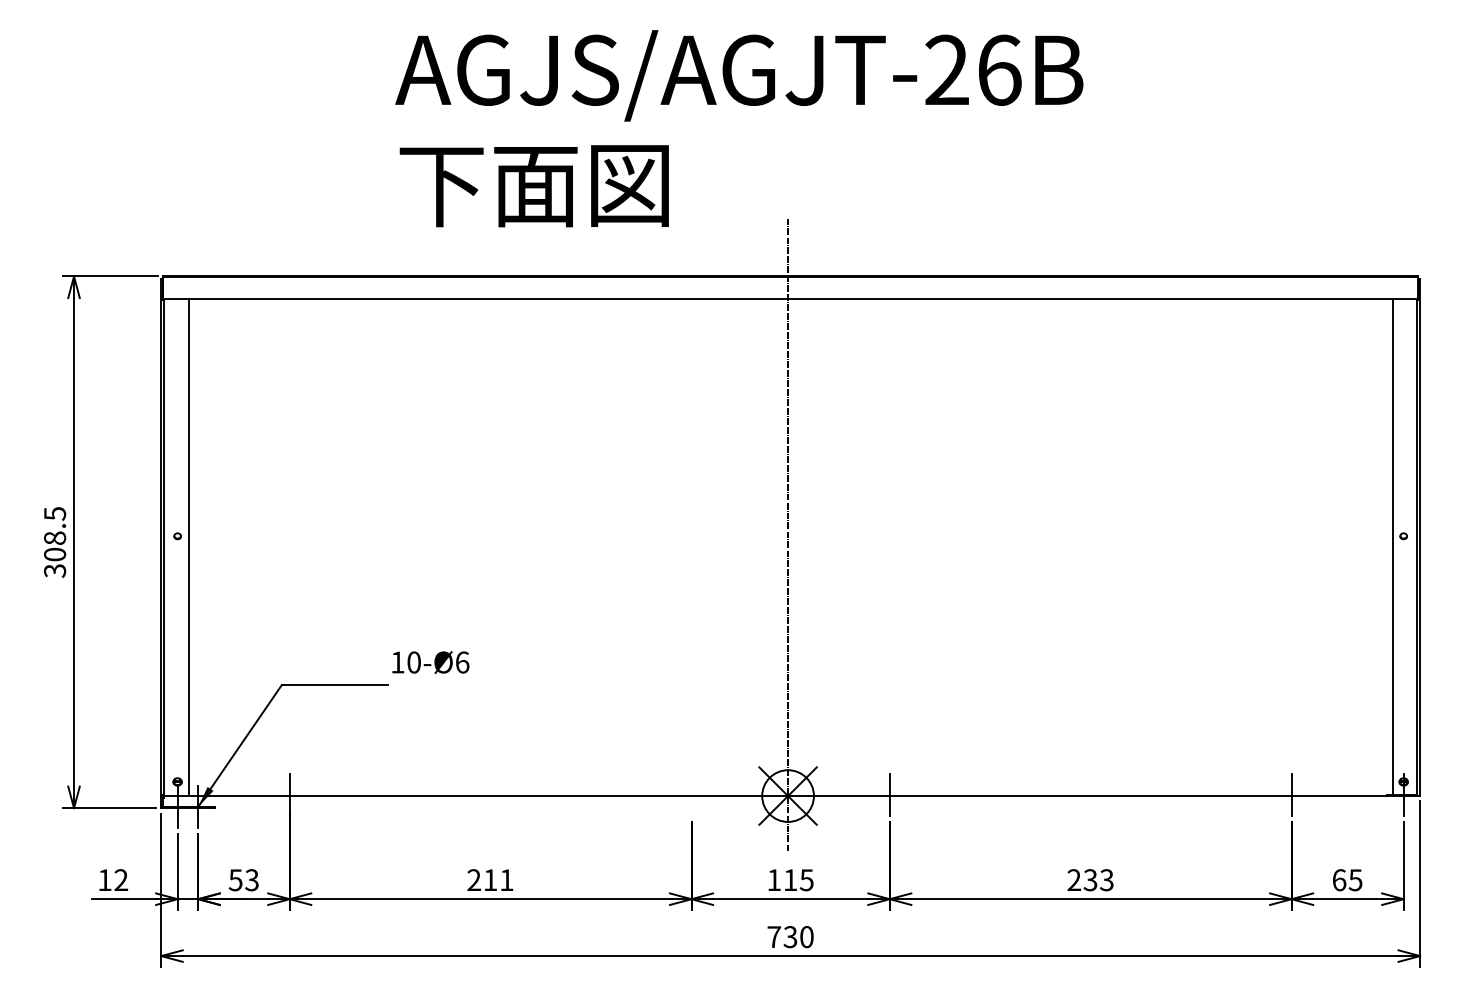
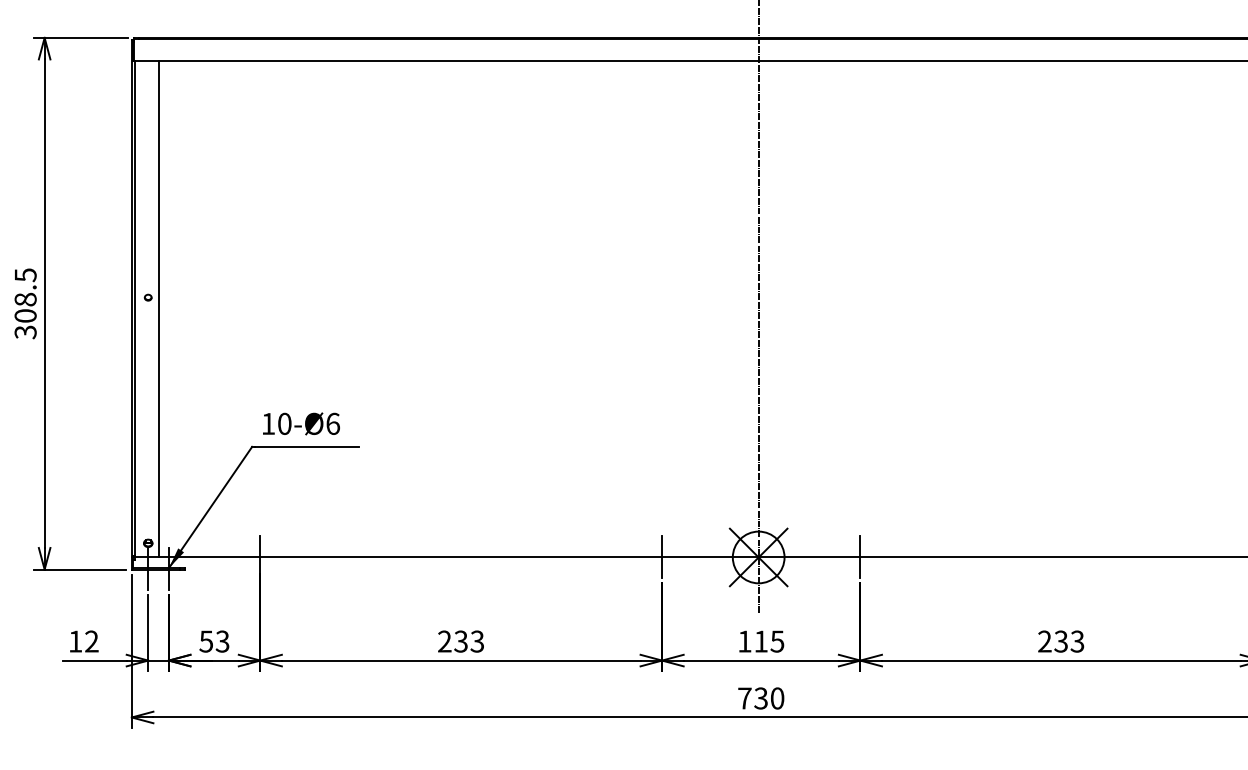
text: (430, 662) -> (301, 423), moved
line: (691, 795) -> (662, 556), added
text: (498, 880) -> (469, 641), 211 -> 233

